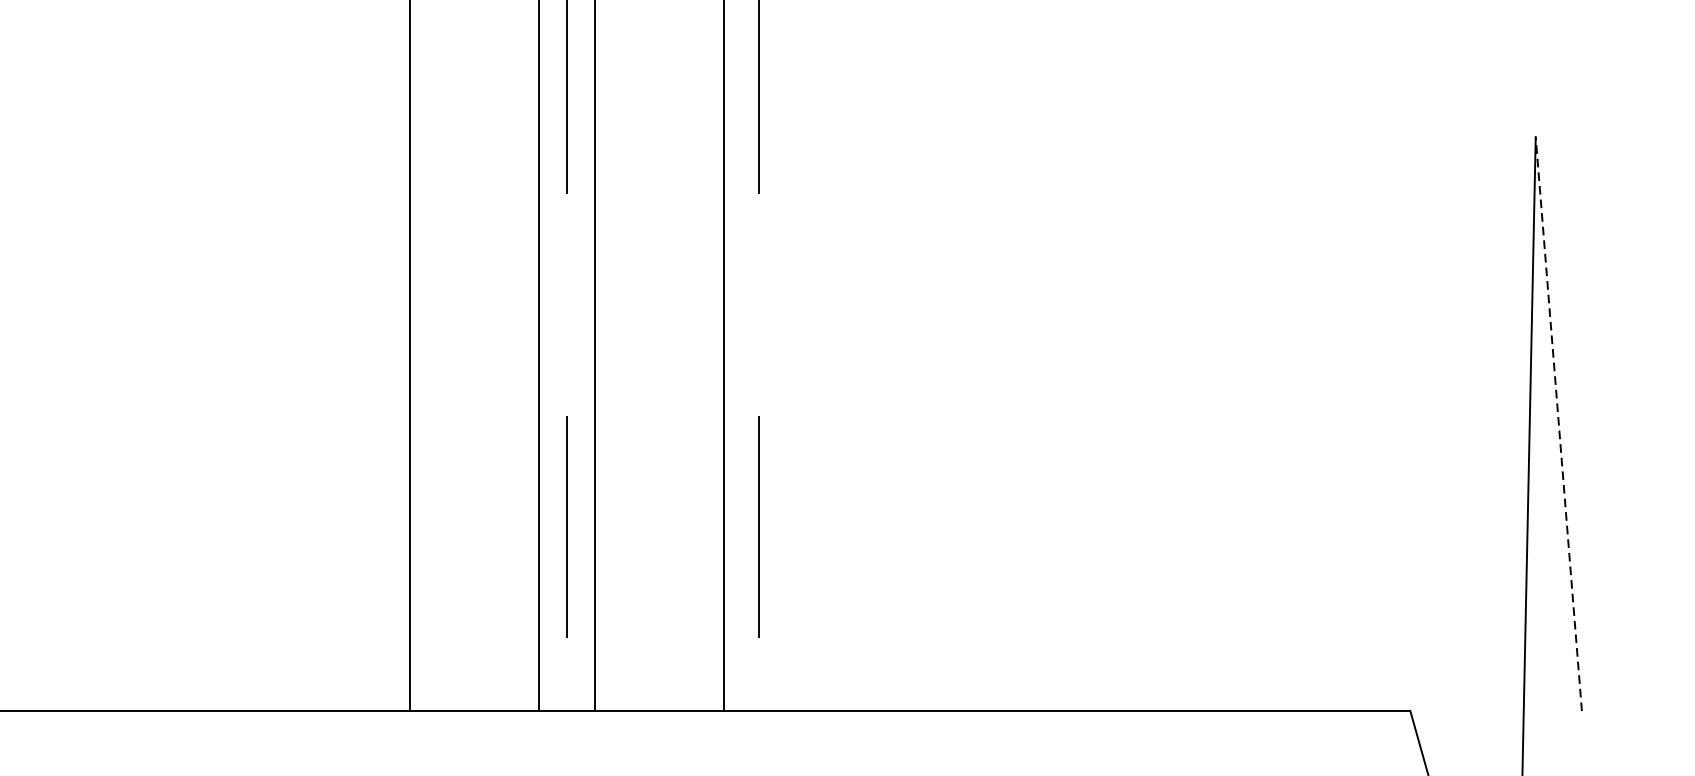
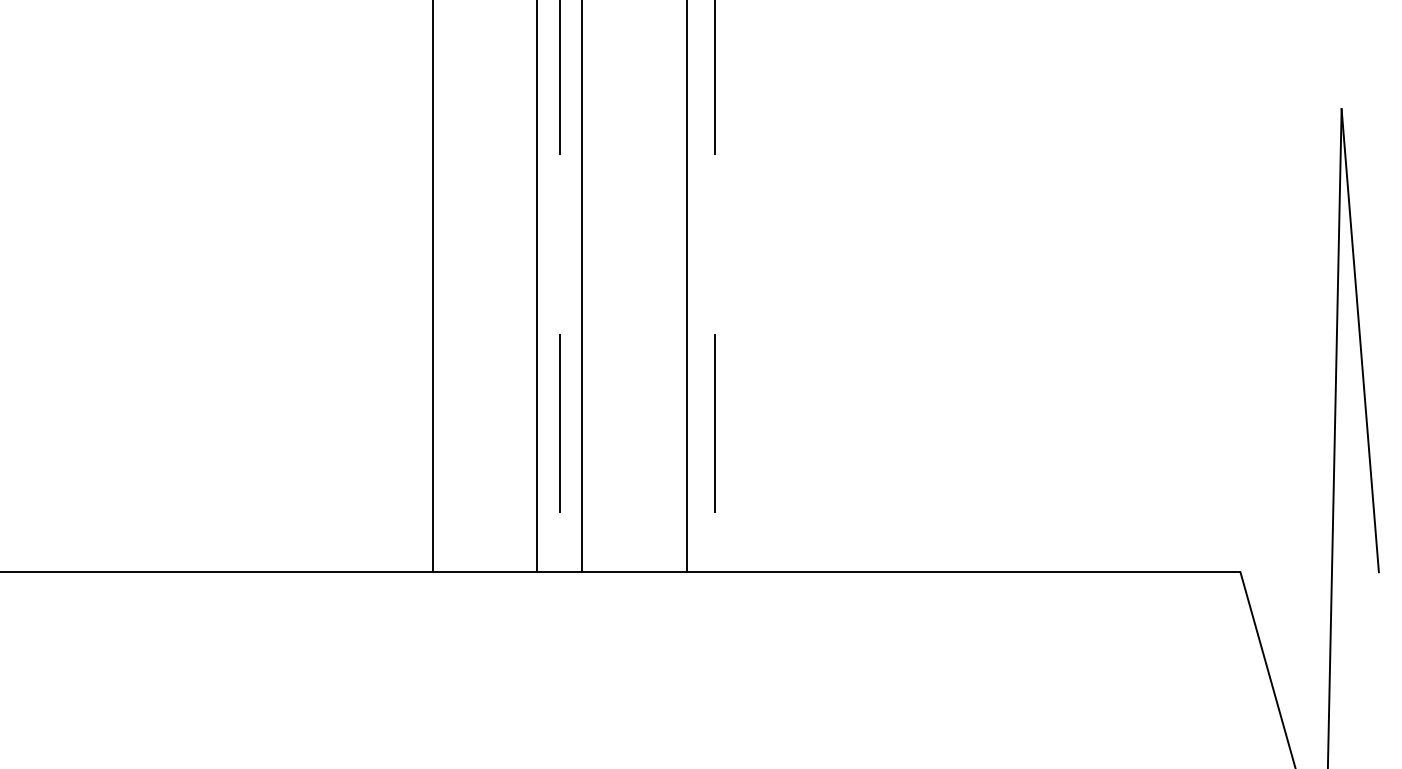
line: (1559, 423) -> (1360, 340), dashed -> solid

